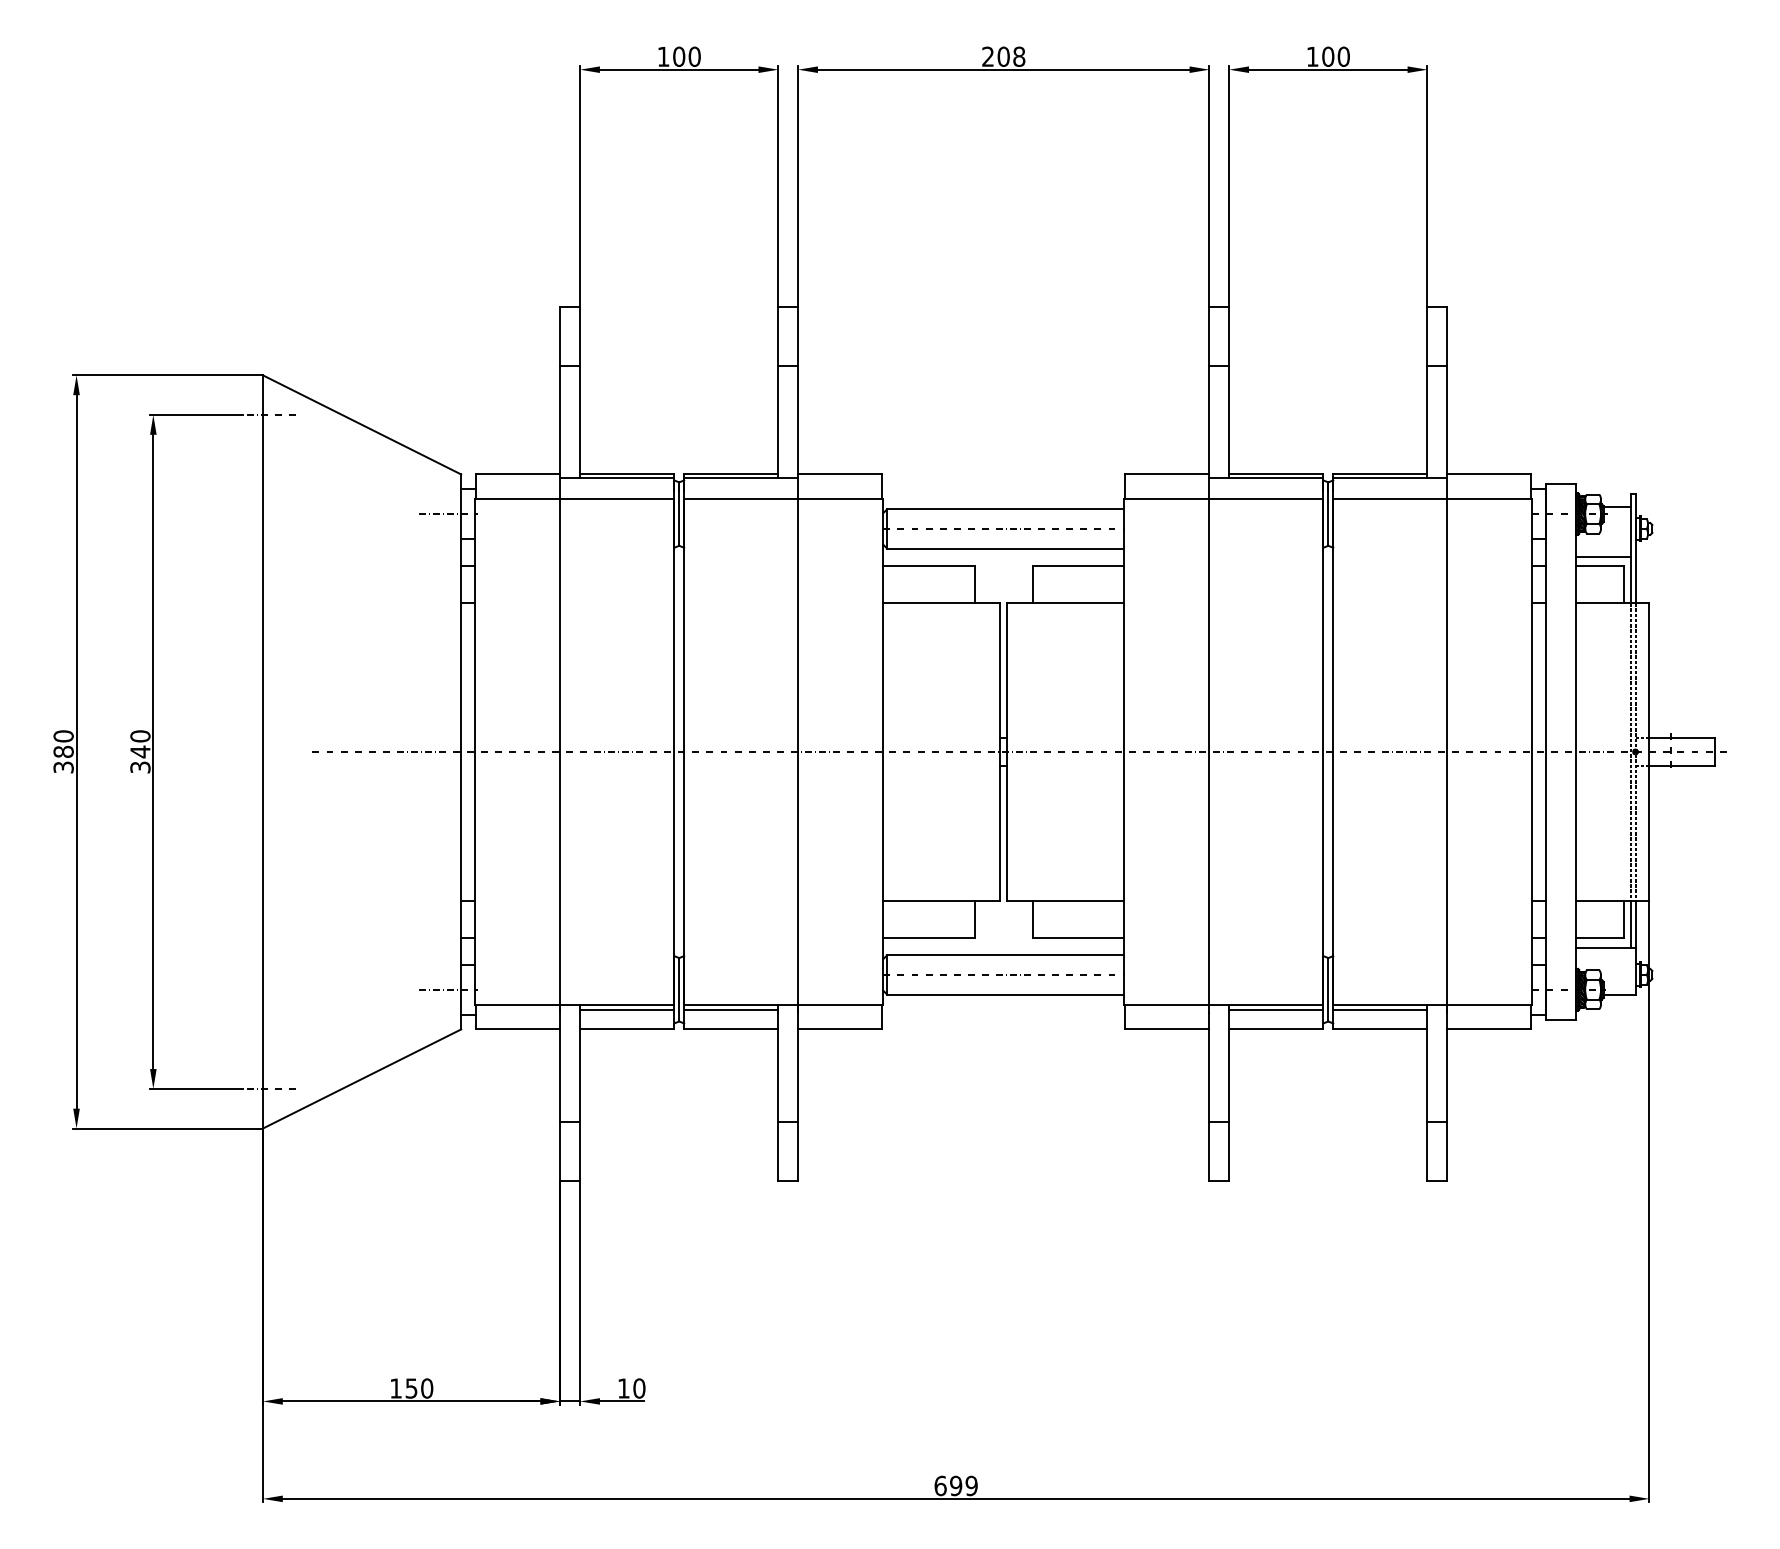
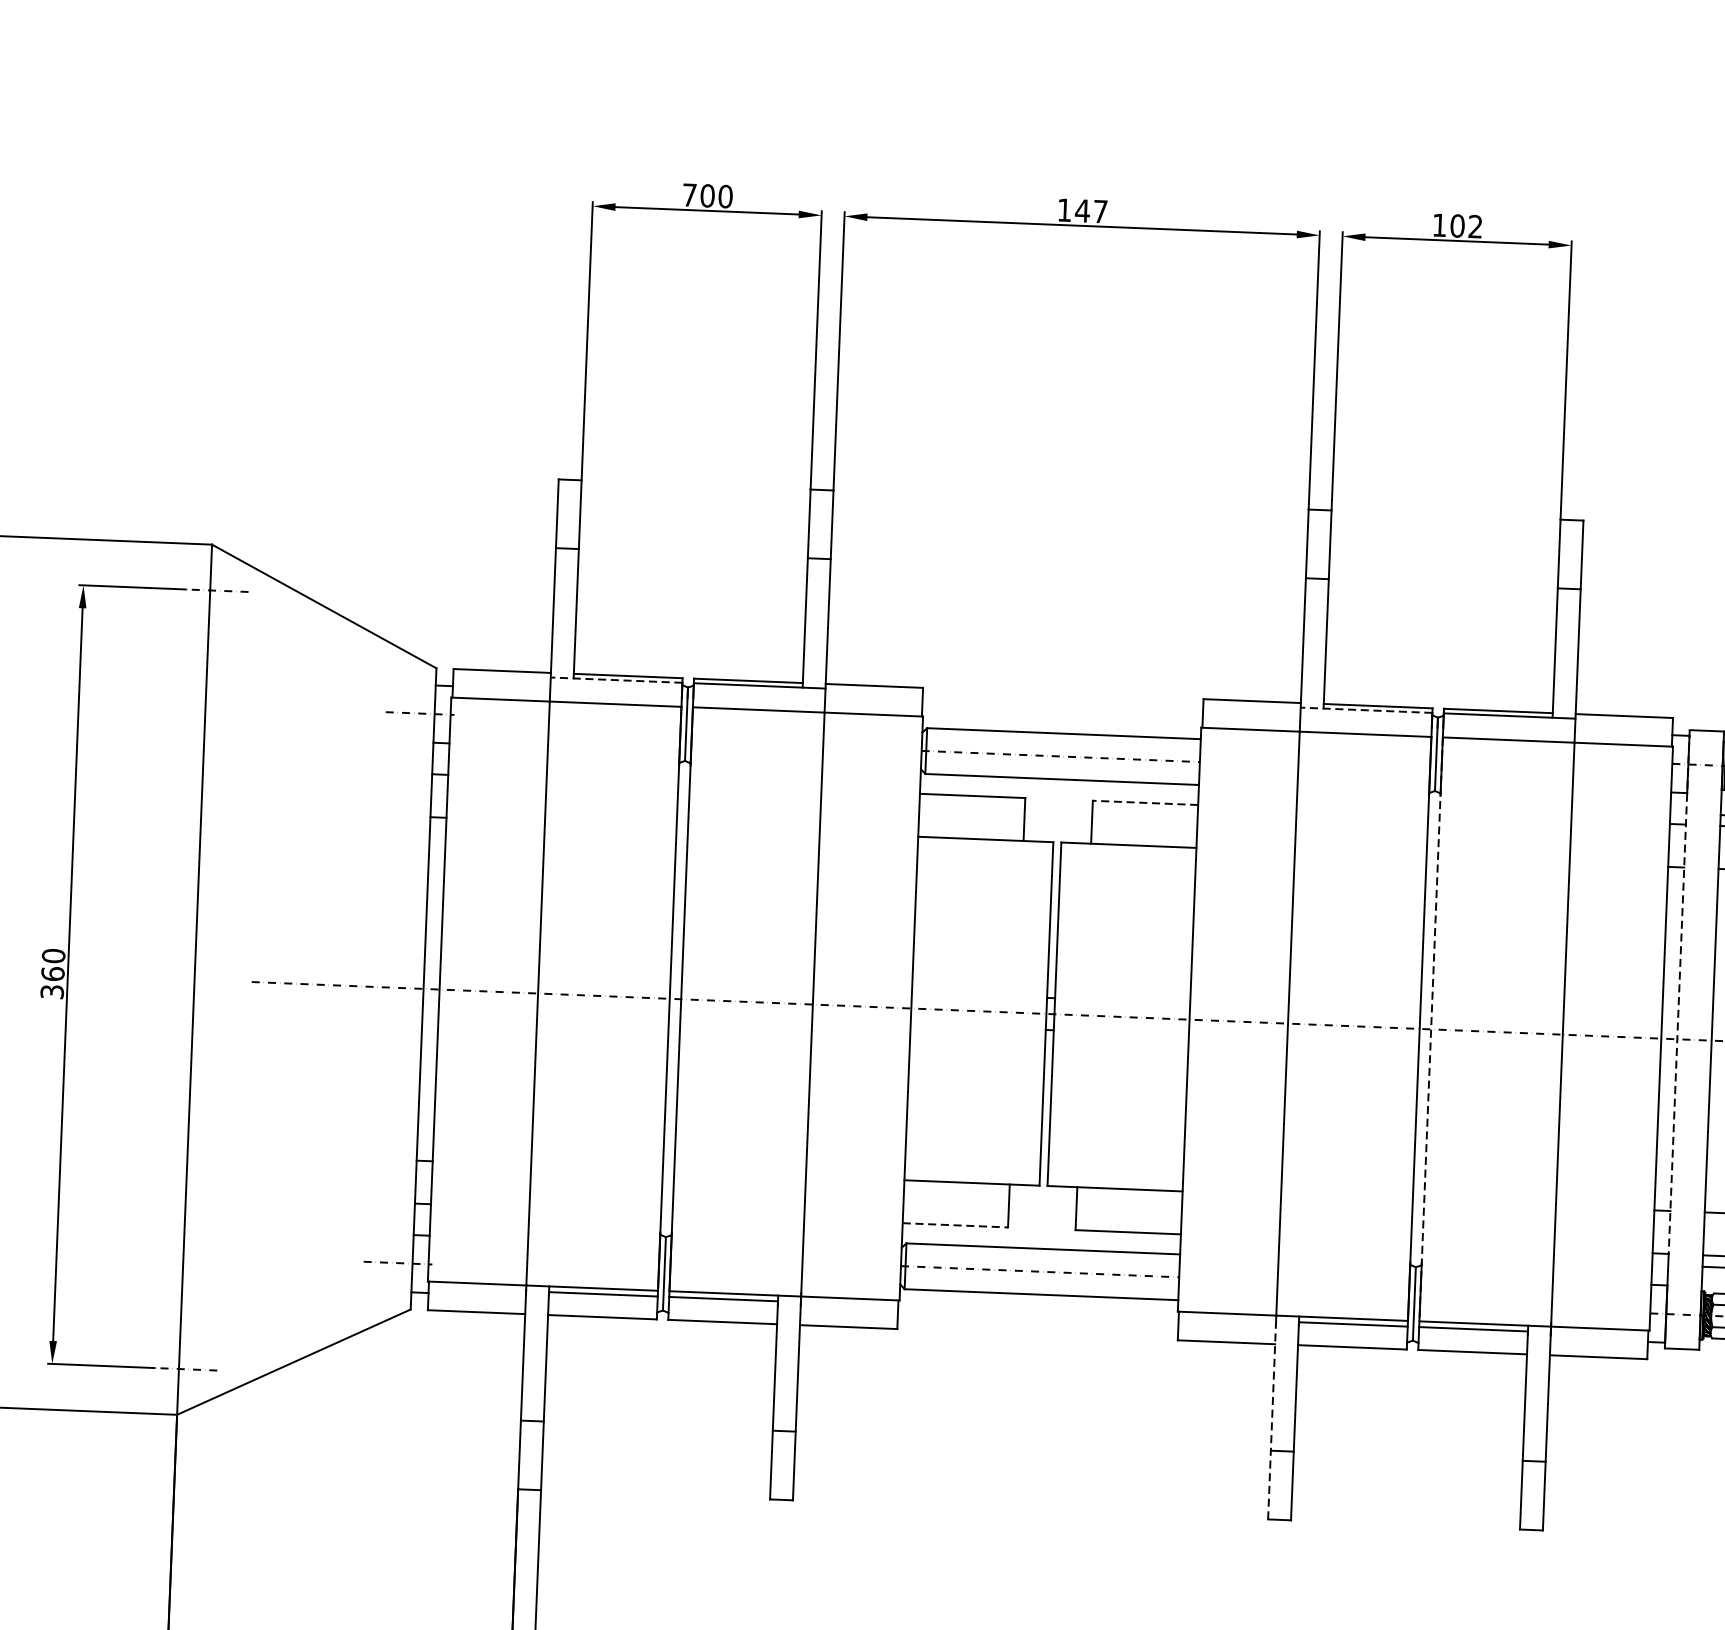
text: (663, 56) -> (689, 194), 100 -> 700
text: (1003, 56) -> (1082, 210), 208 -> 147
text: (1343, 56) -> (1475, 226), 100 -> 102
line: (617, 478) -> (616, 680), solid -> dashed
line: (1266, 478) -> (1366, 710), solid -> dashed
line: (1078, 566) -> (1145, 803), solid -> dashed
line: (1546, 711) -> (1679, 992), solid -> dashed
text: (140, 751) -> (53, 973), 340 -> 360
line: (1333, 751) -> (1431, 1028), solid -> dashed
line: (928, 937) -> (954, 1225), solid -> dashed
line: (1209, 1096) -> (1272, 1421), solid -> dashed

